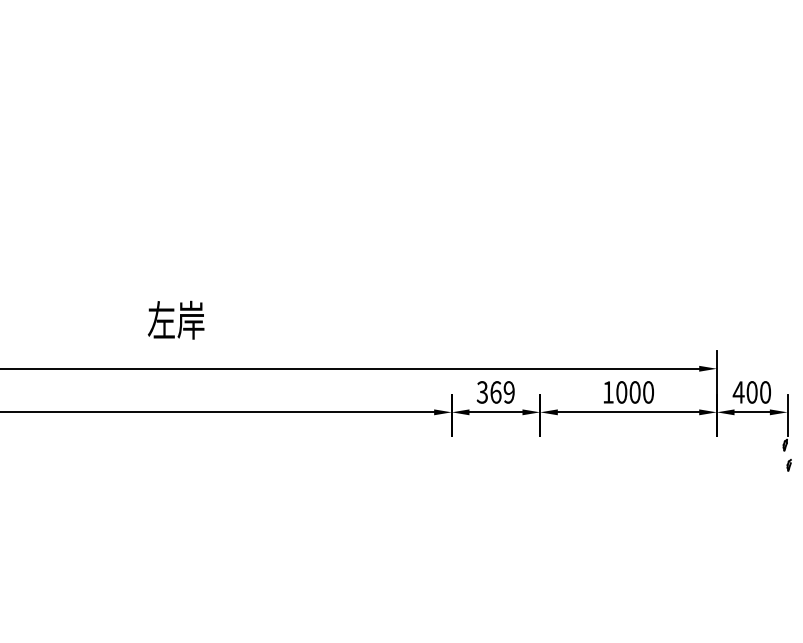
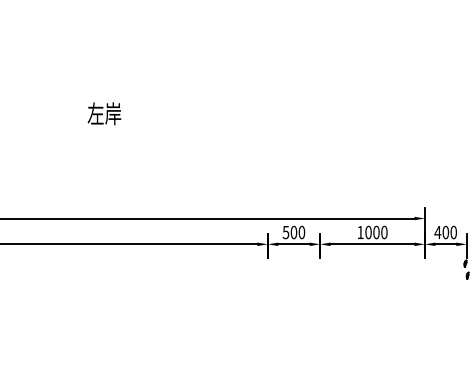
text: (176, 319) -> (104, 113), moved
text: (495, 392) -> (293, 232), 369 -> 500

